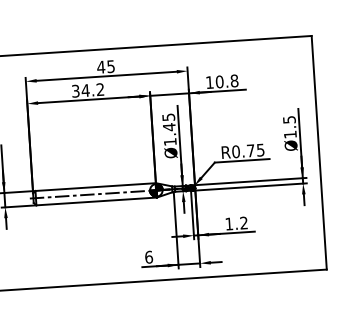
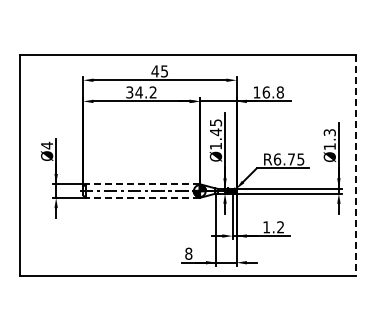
text: (219, 81) -> (266, 92), 10.8 -> 16.8
text: (289, 119) -> (329, 132), Ø1.5 -> Ø1.3
text: (236, 151) -> (277, 159), R0.75 -> R6.75
line: (318, 152) -> (355, 165), solid -> dashed
line: (95, 187) -> (142, 184), solid -> dashed
line: (96, 201) -> (142, 197), solid -> dashed
text: (148, 256) -> (188, 253), 6 -> 8

